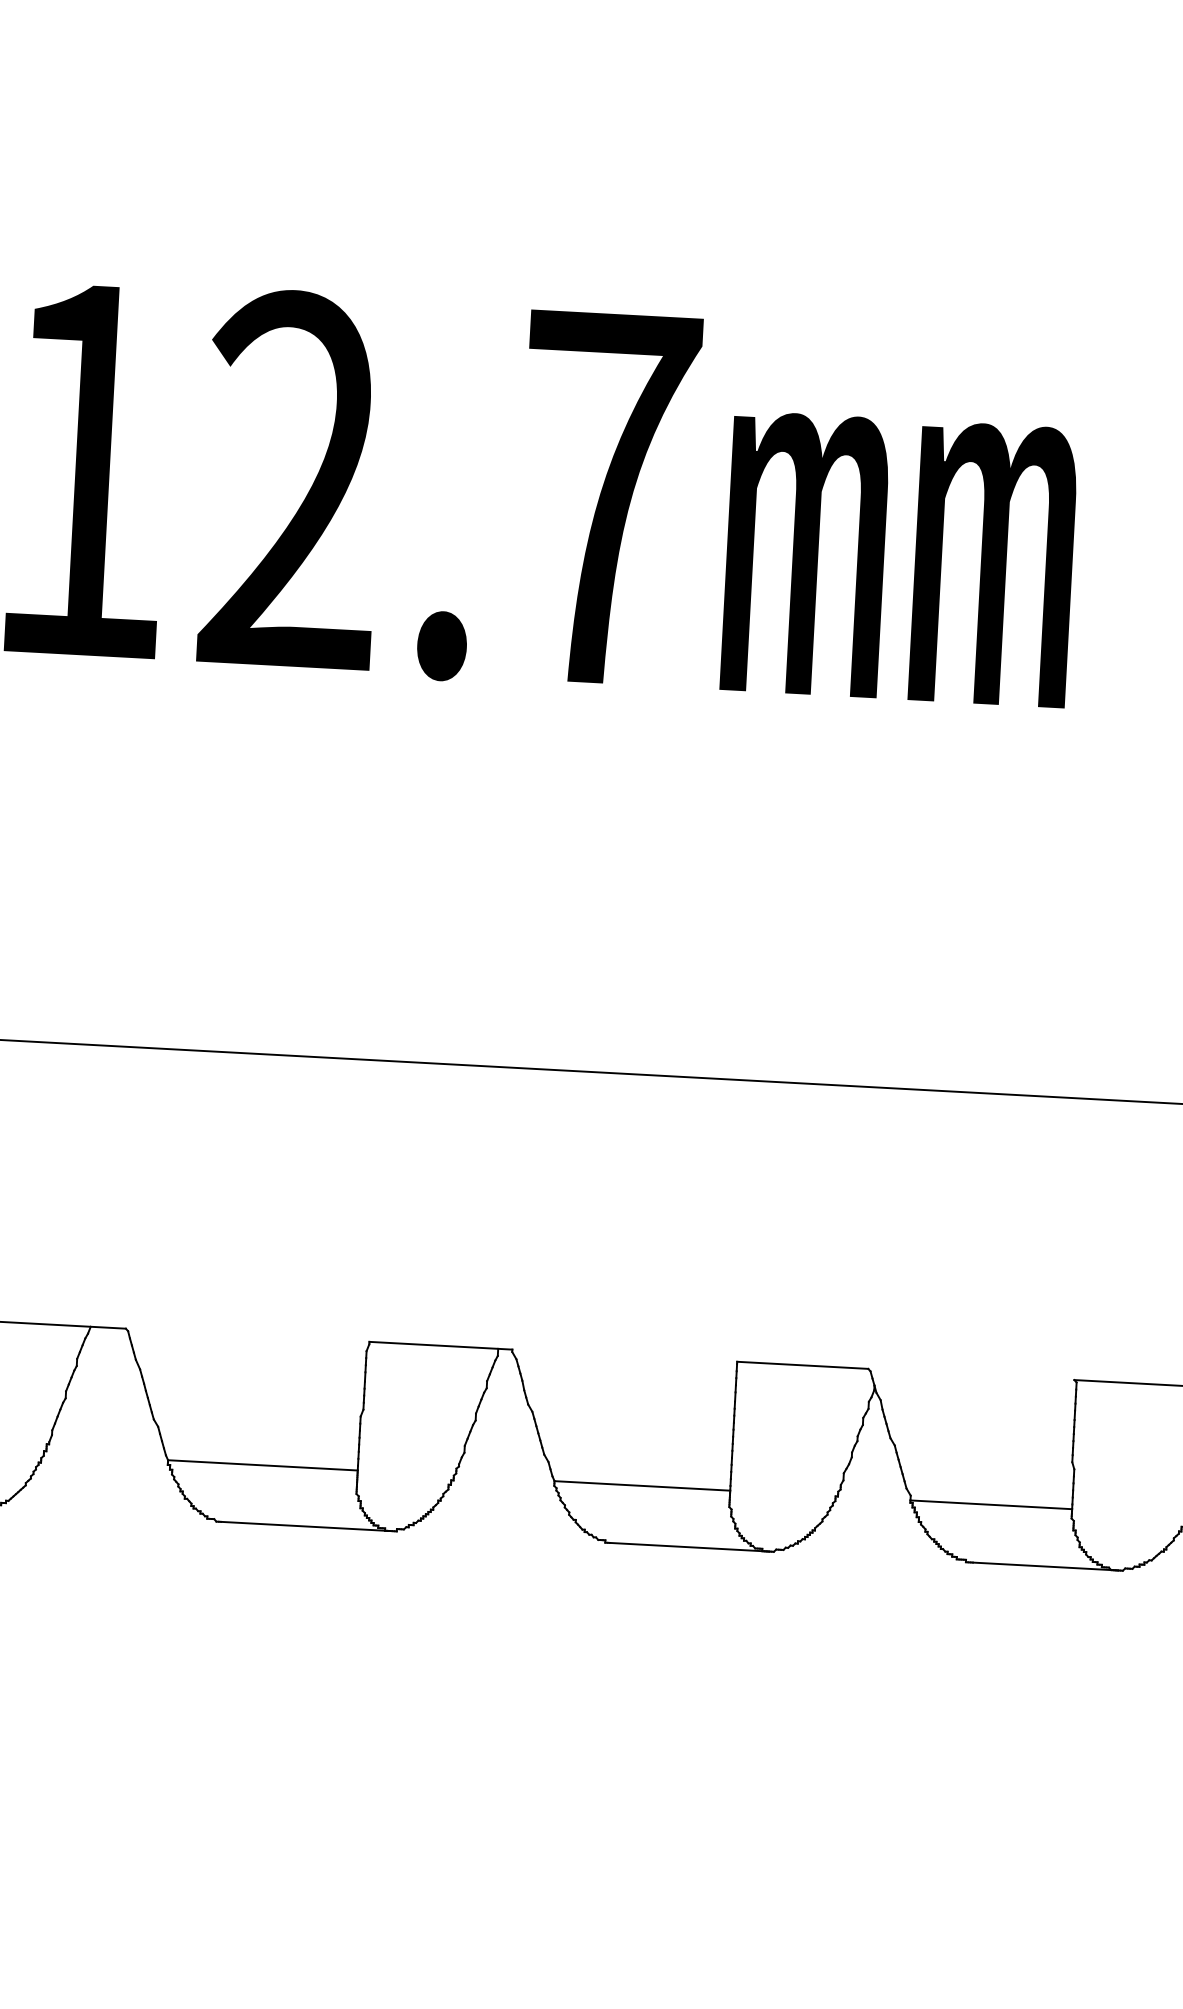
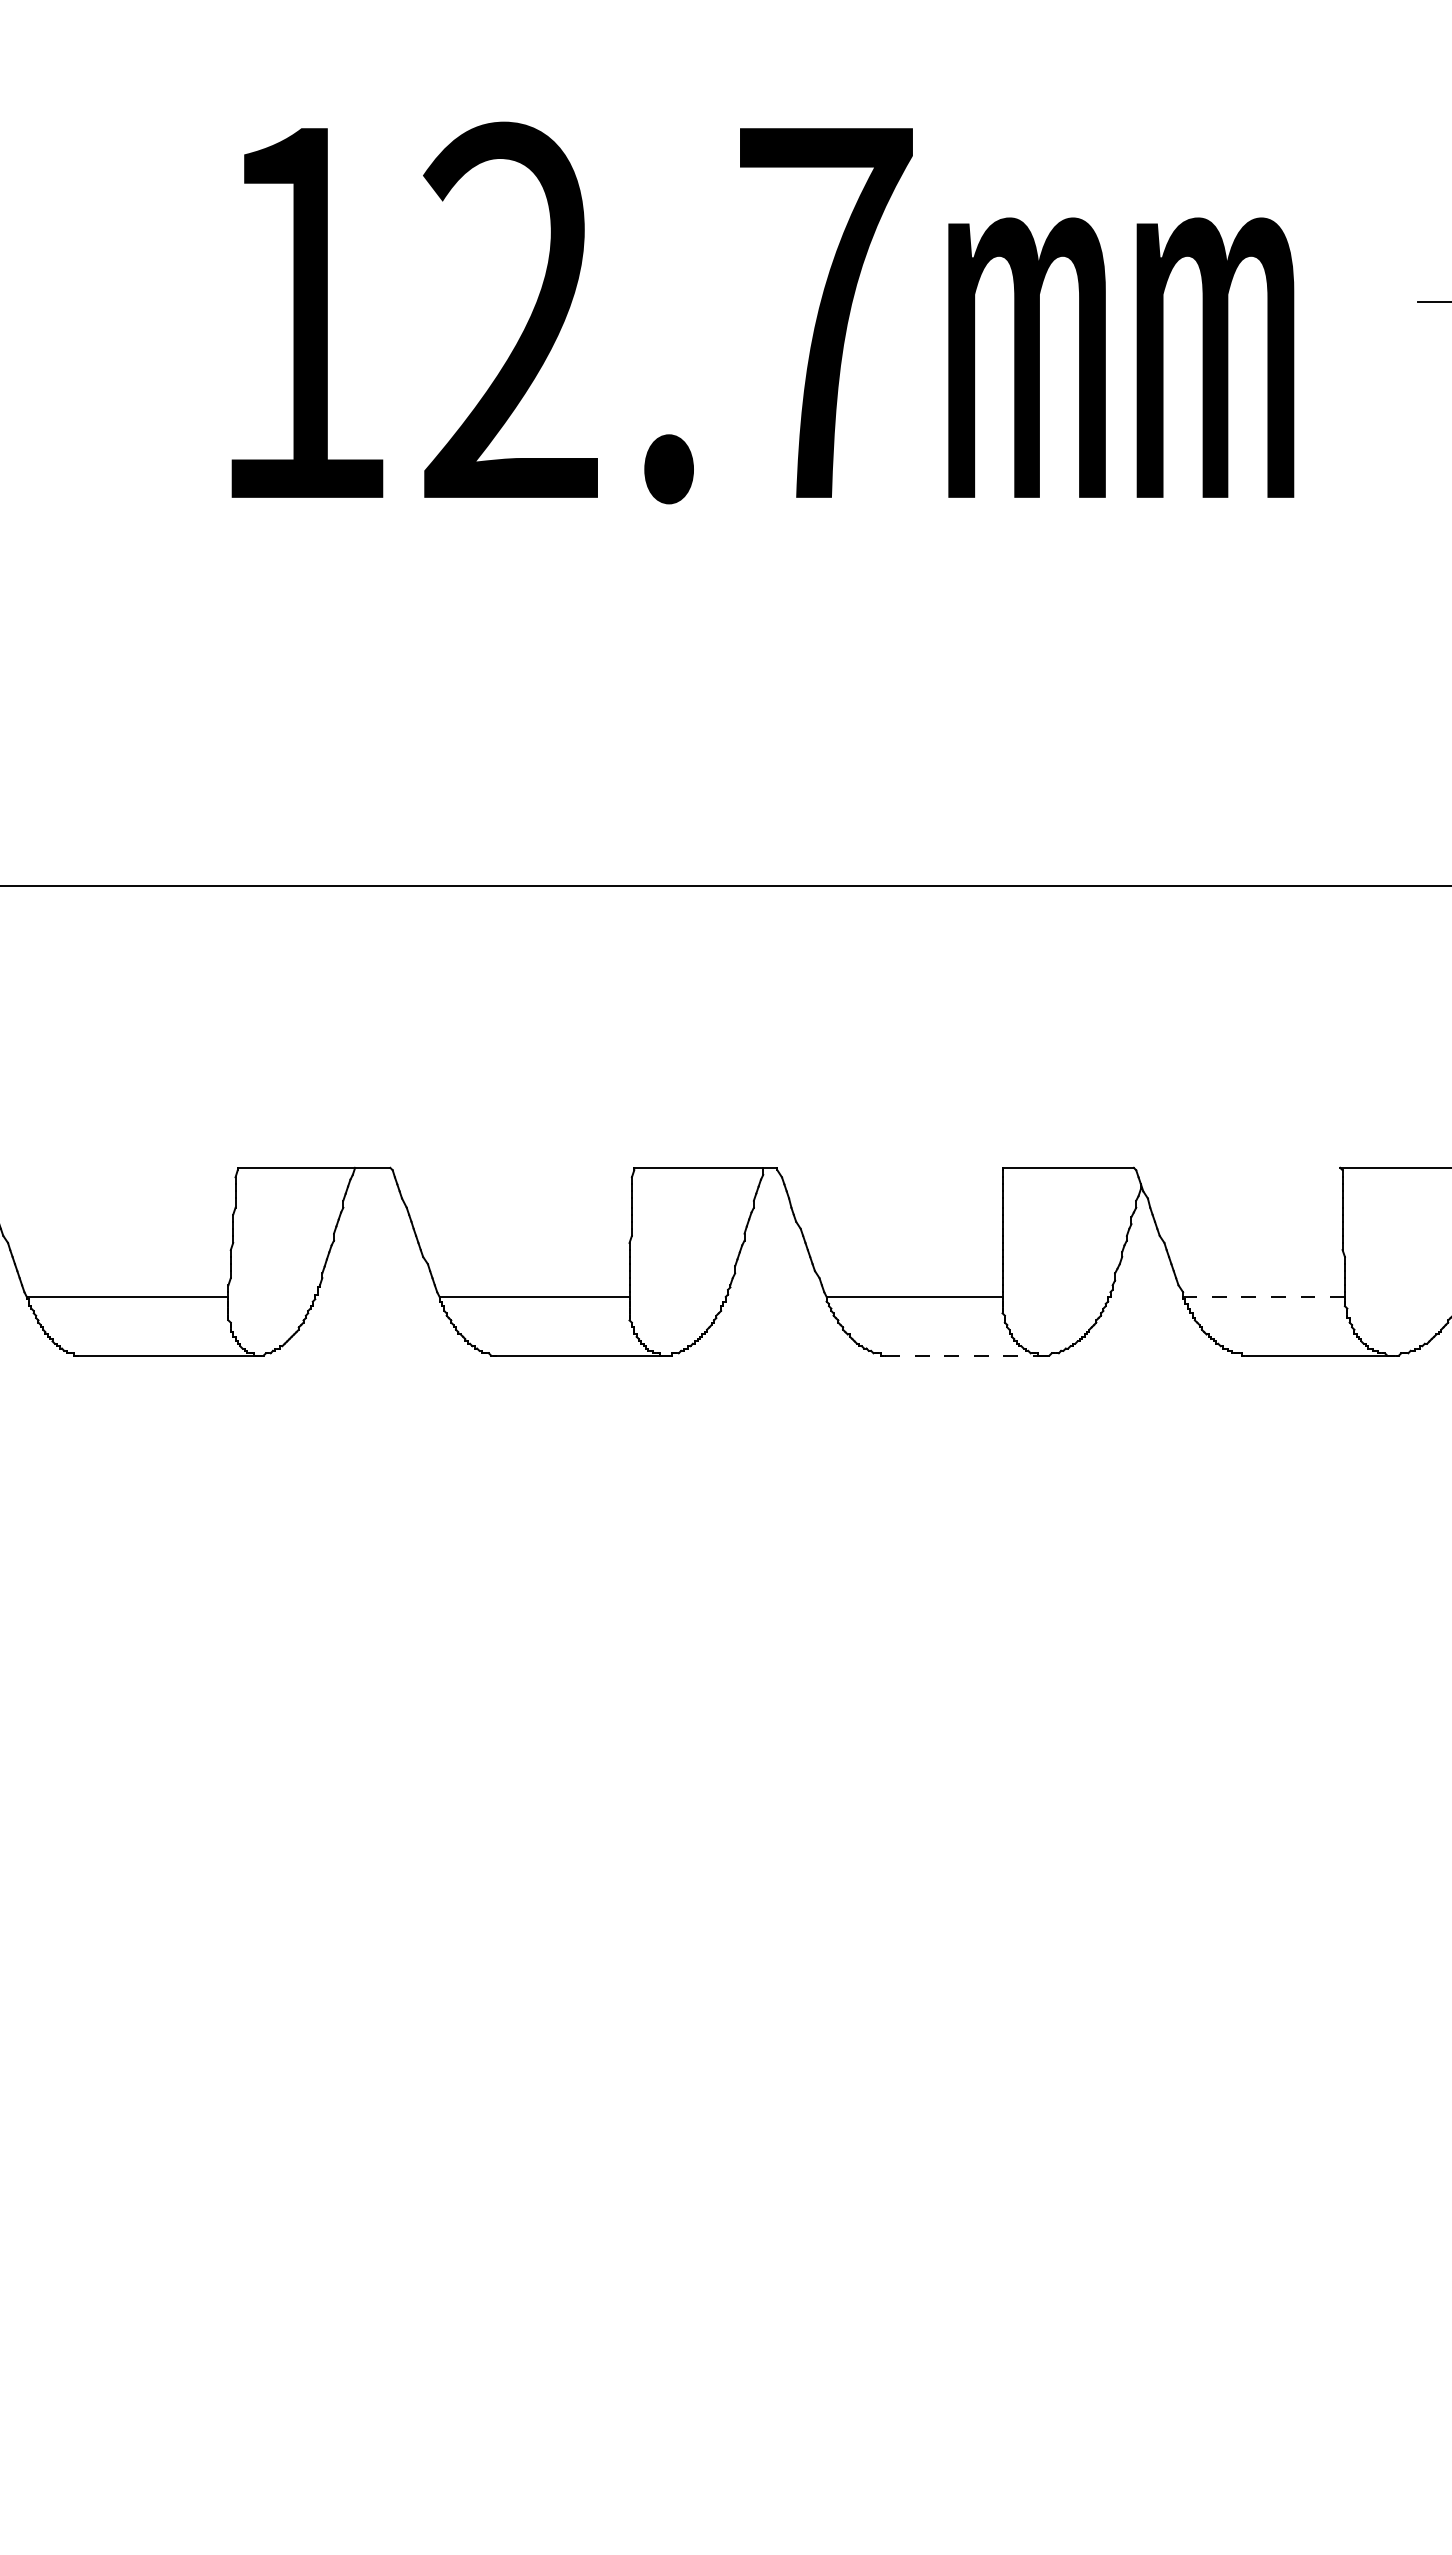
line: (991, 1504) -> (1264, 1296), solid -> dashed
line: (689, 1547) -> (964, 1355), solid -> dashed

